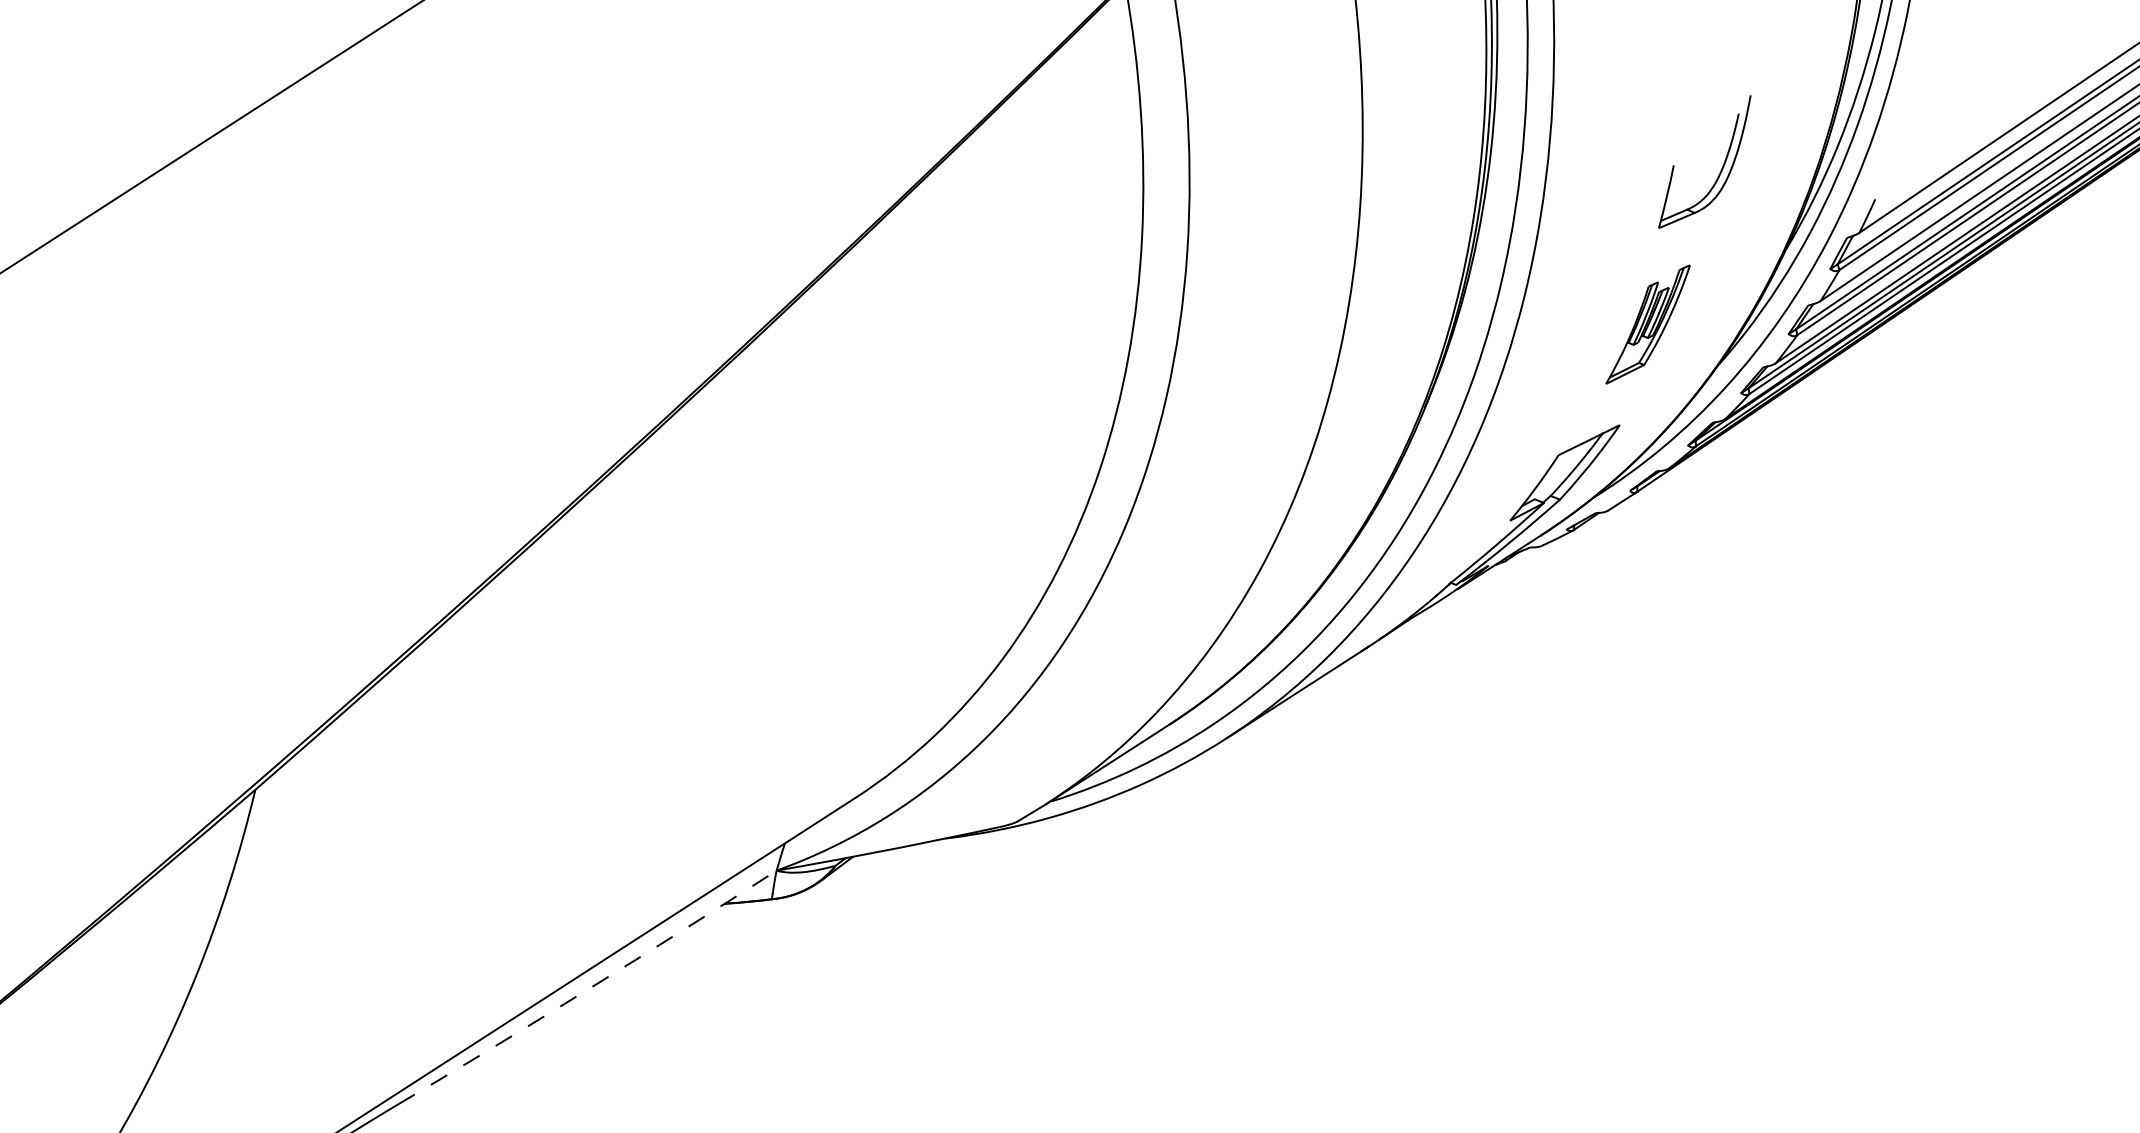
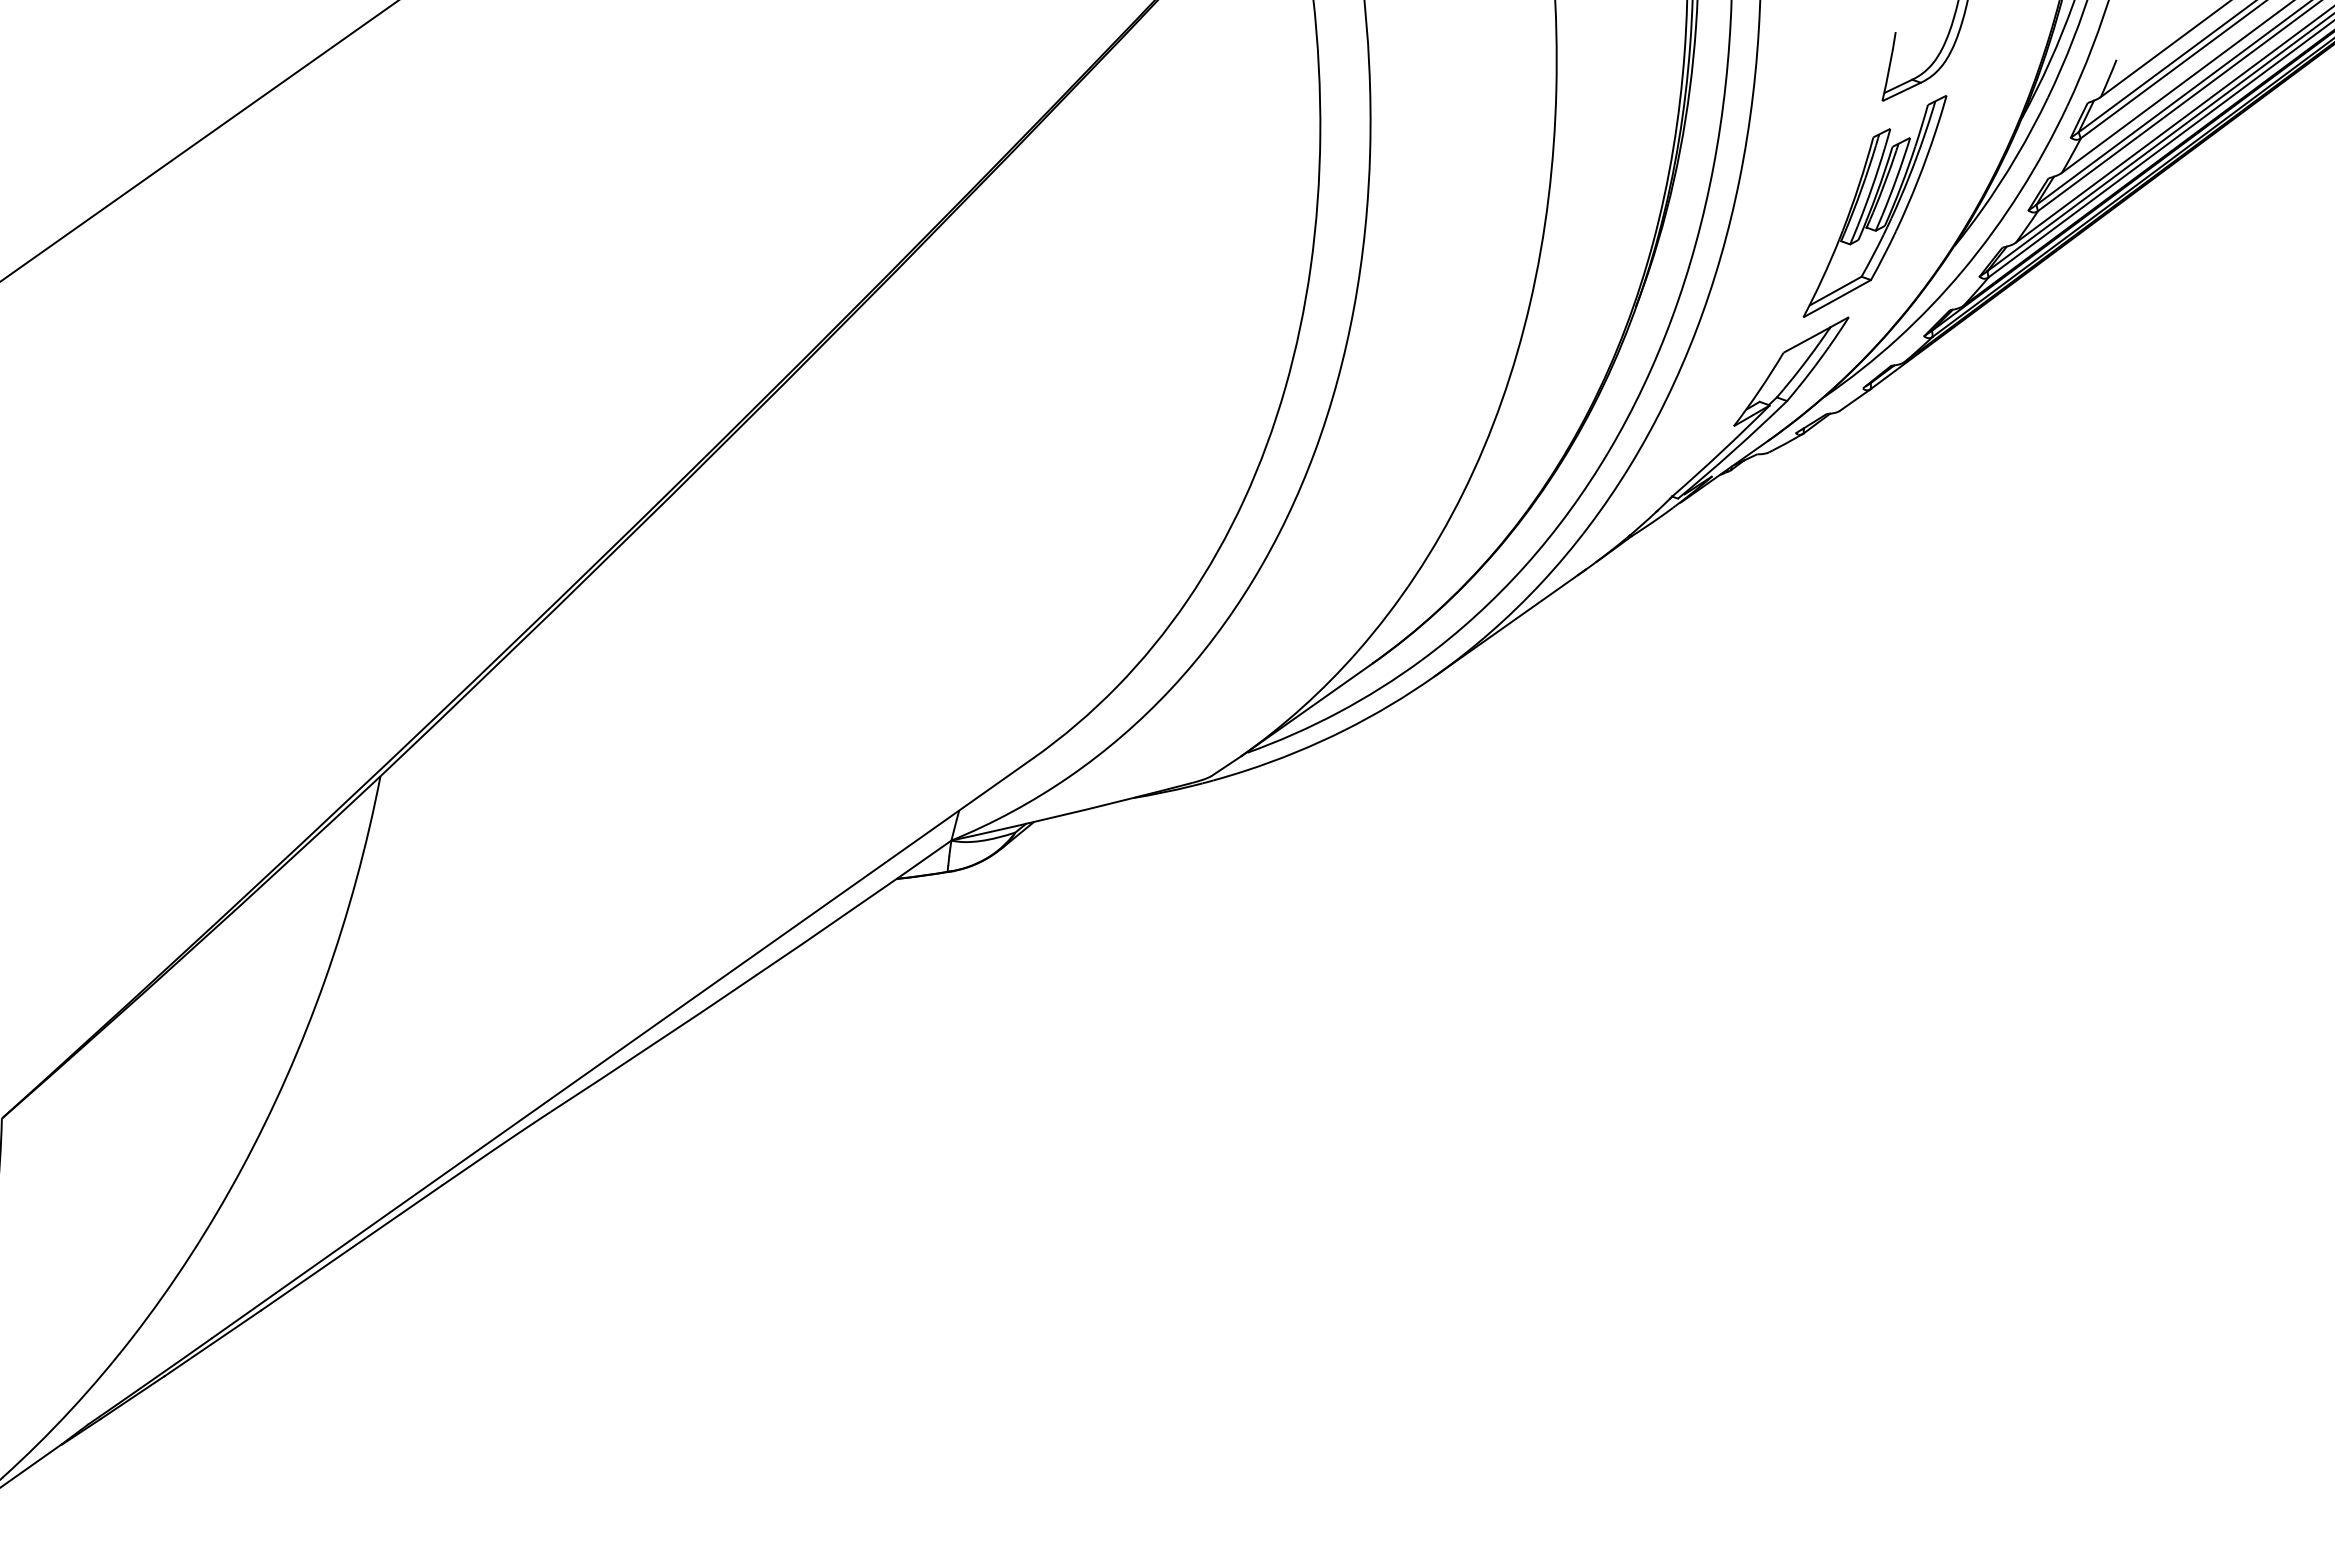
part: (1647, 324) -> (1874, 206), size x1.67
arc: (588, 989) -> (752, 978), dashed -> solid

